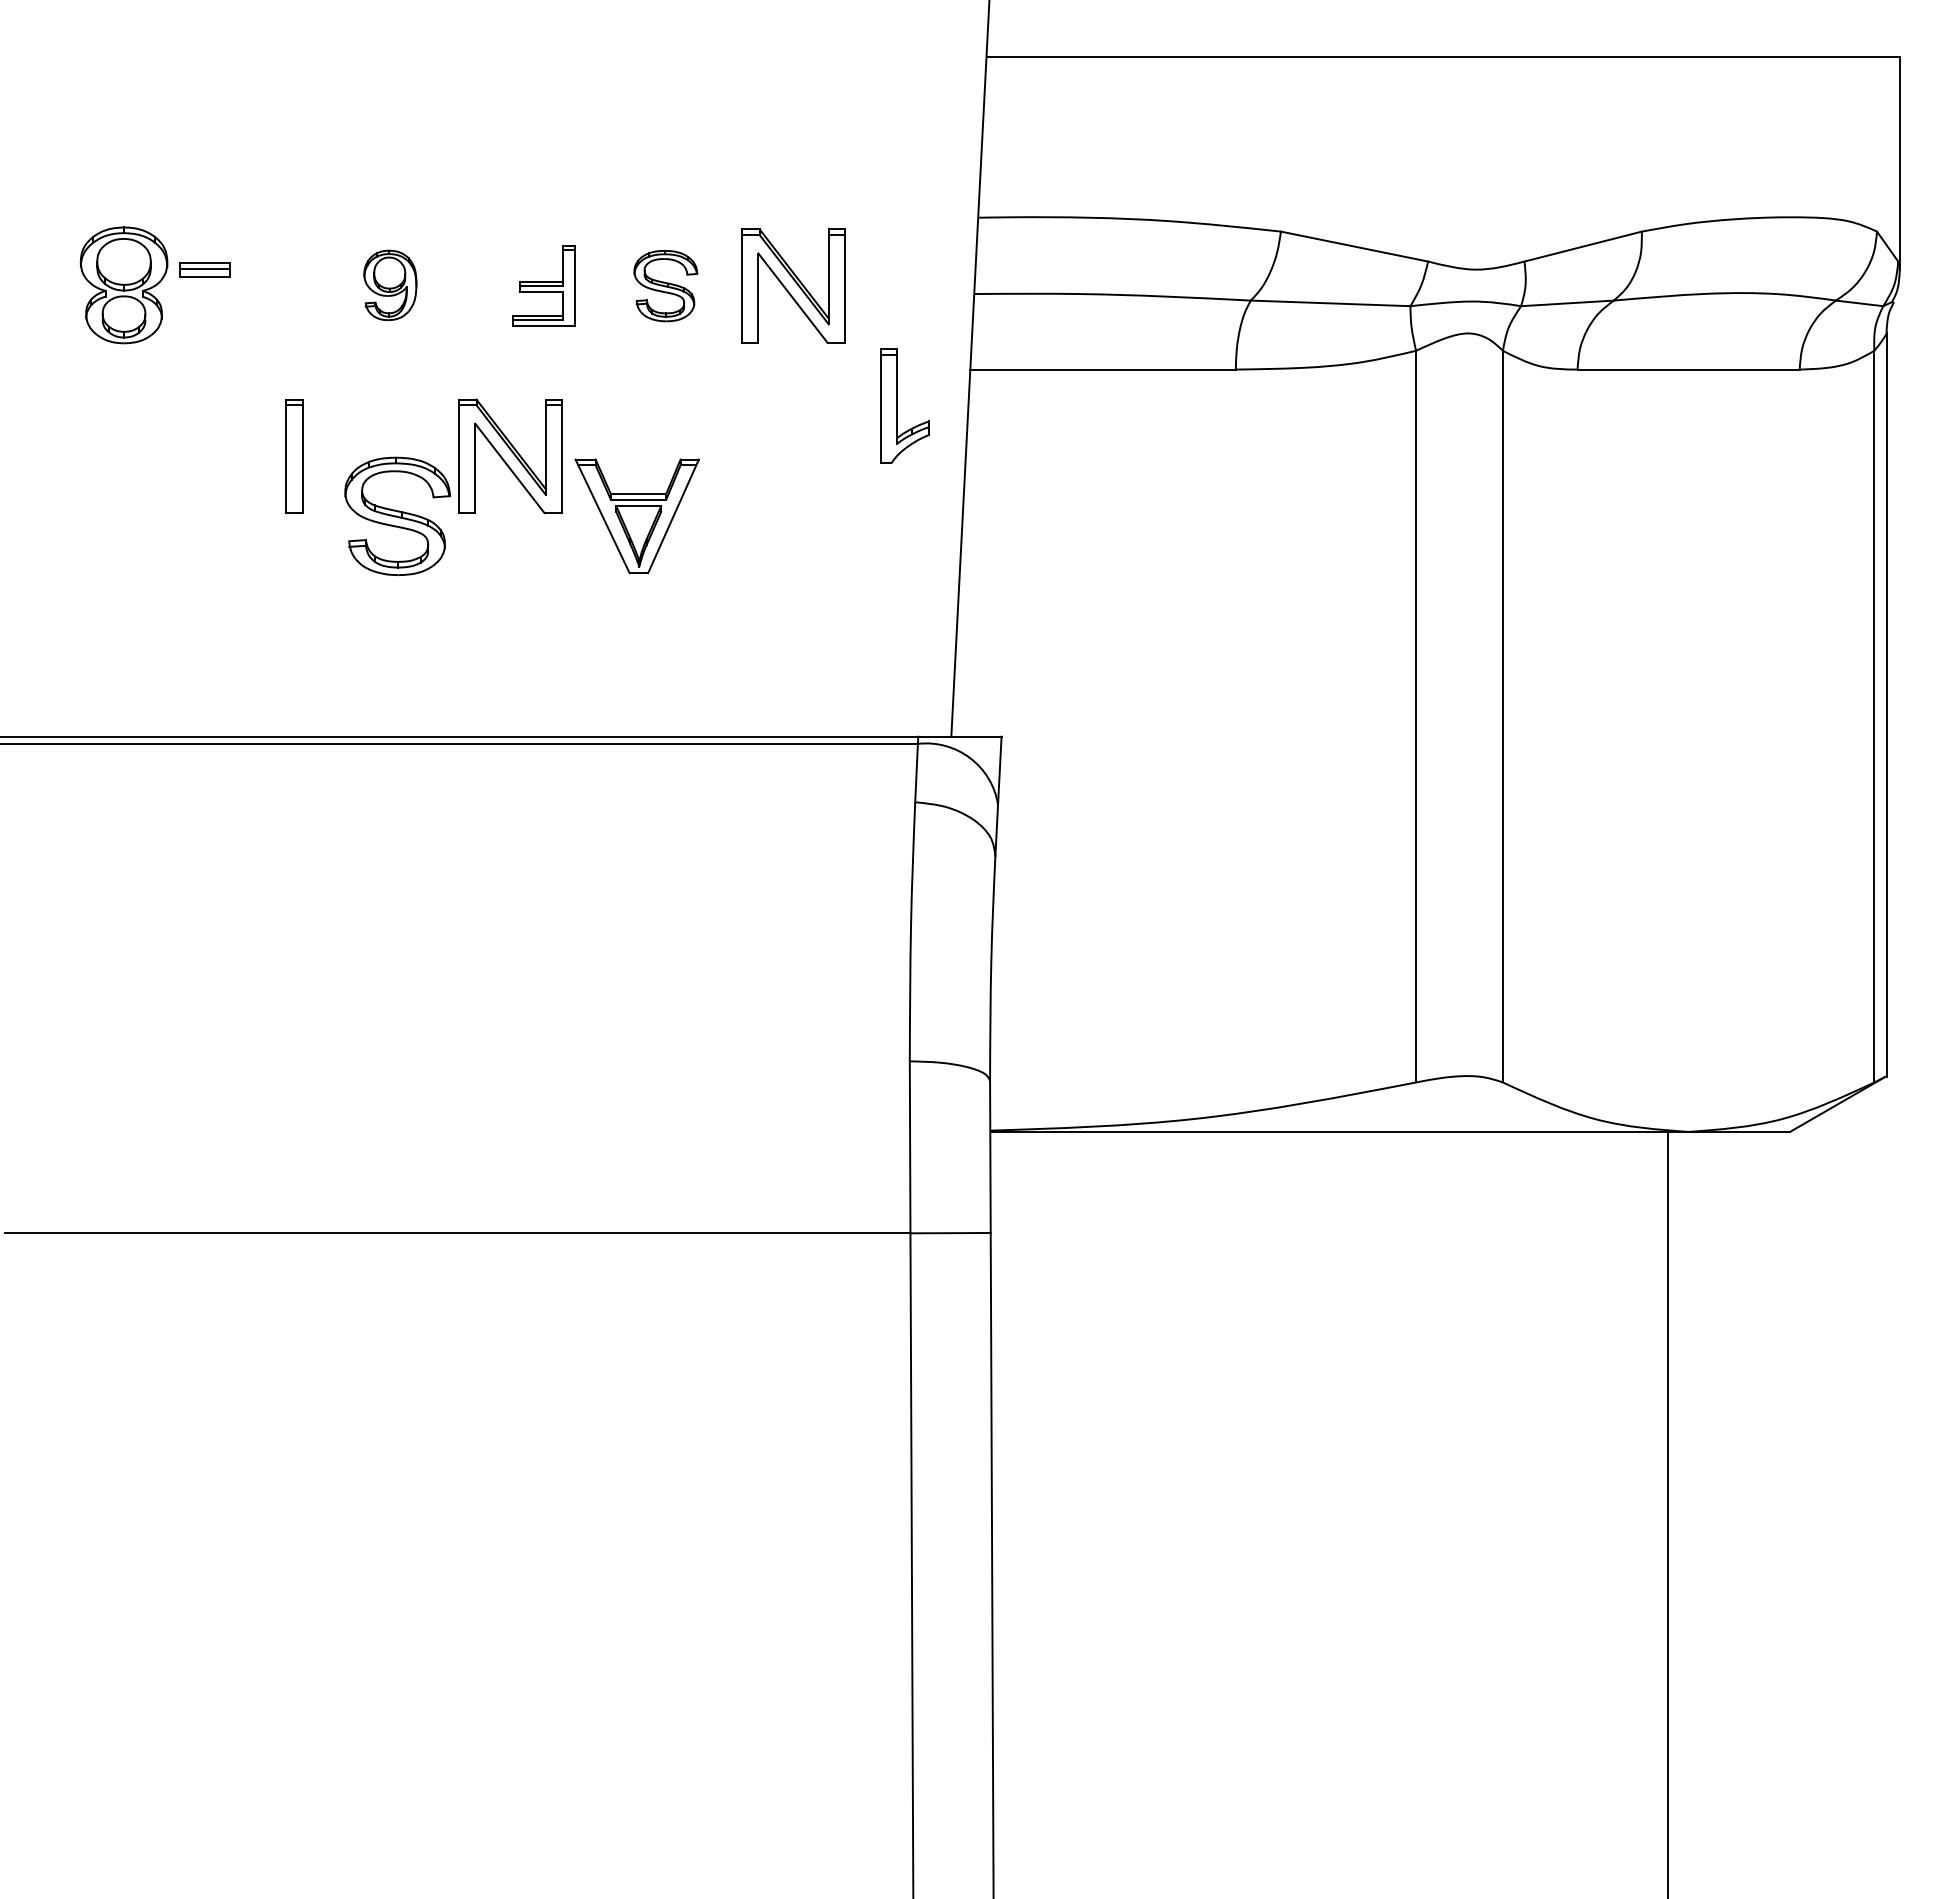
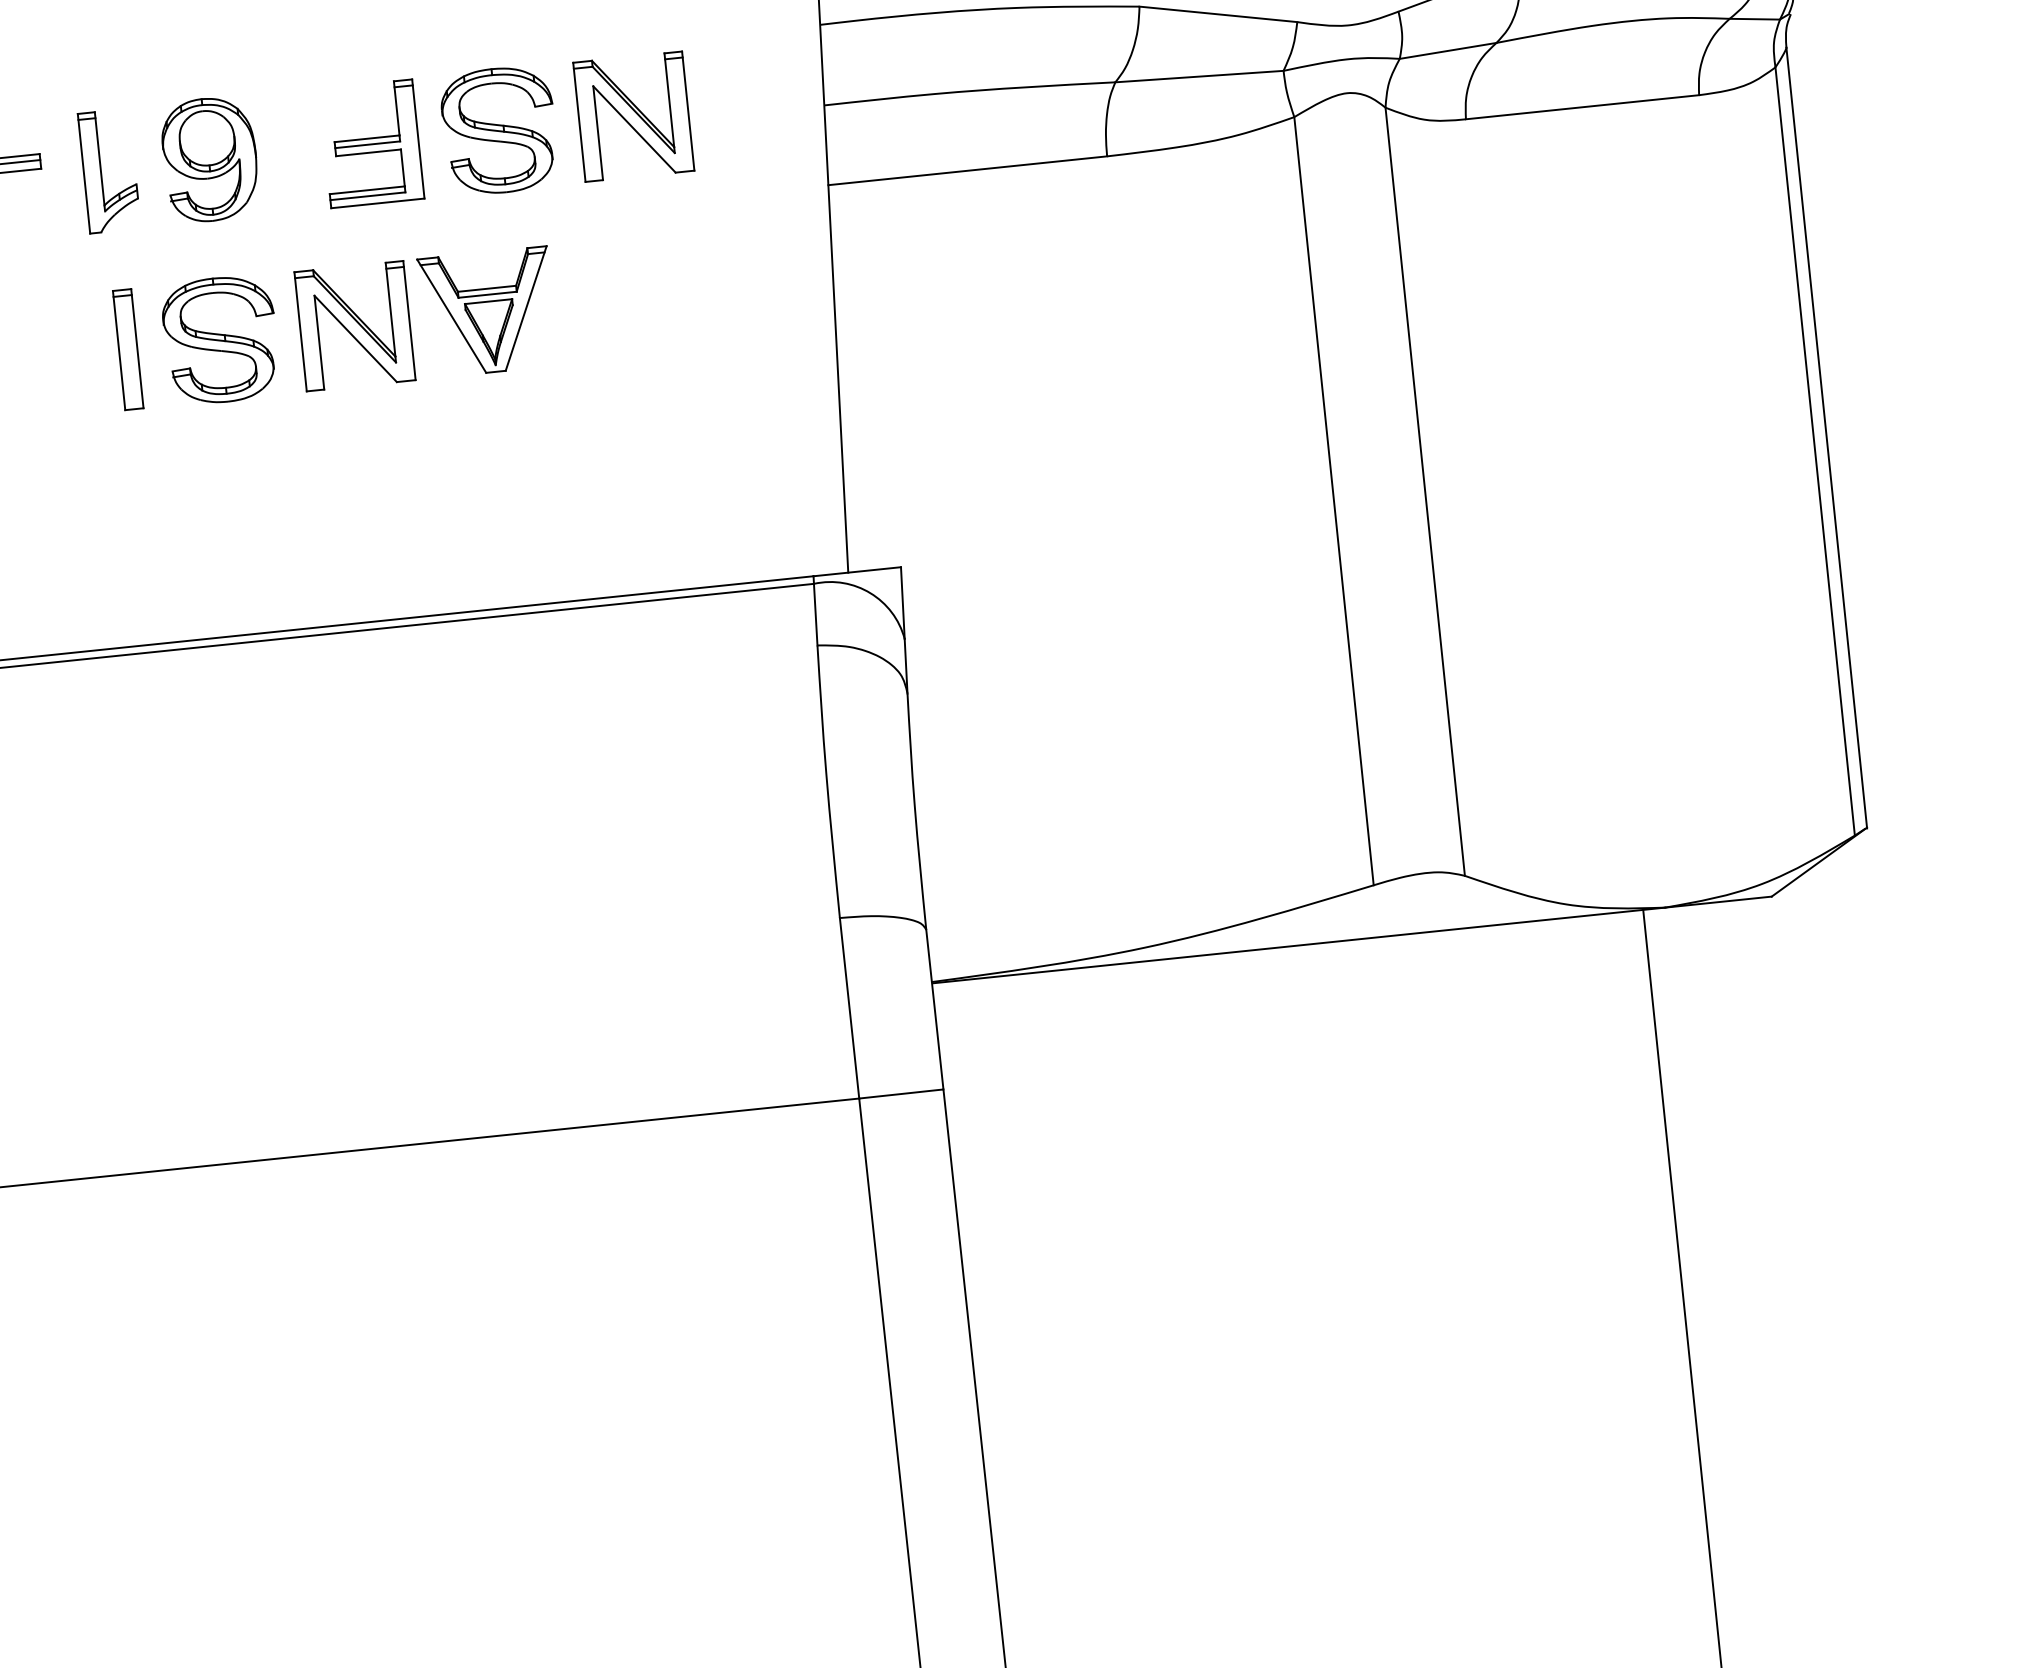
part: (390, 285) -> (210, 159), size x1.67
part: (543, 285) -> (371, 143), size x1.43
part: (665, 285) -> (499, 129), size x1.67
part: (897, 405) -> (101, 171), moved
part: (397, 515) -> (220, 339), moved
part: (636, 516) -> (487, 312), moved

